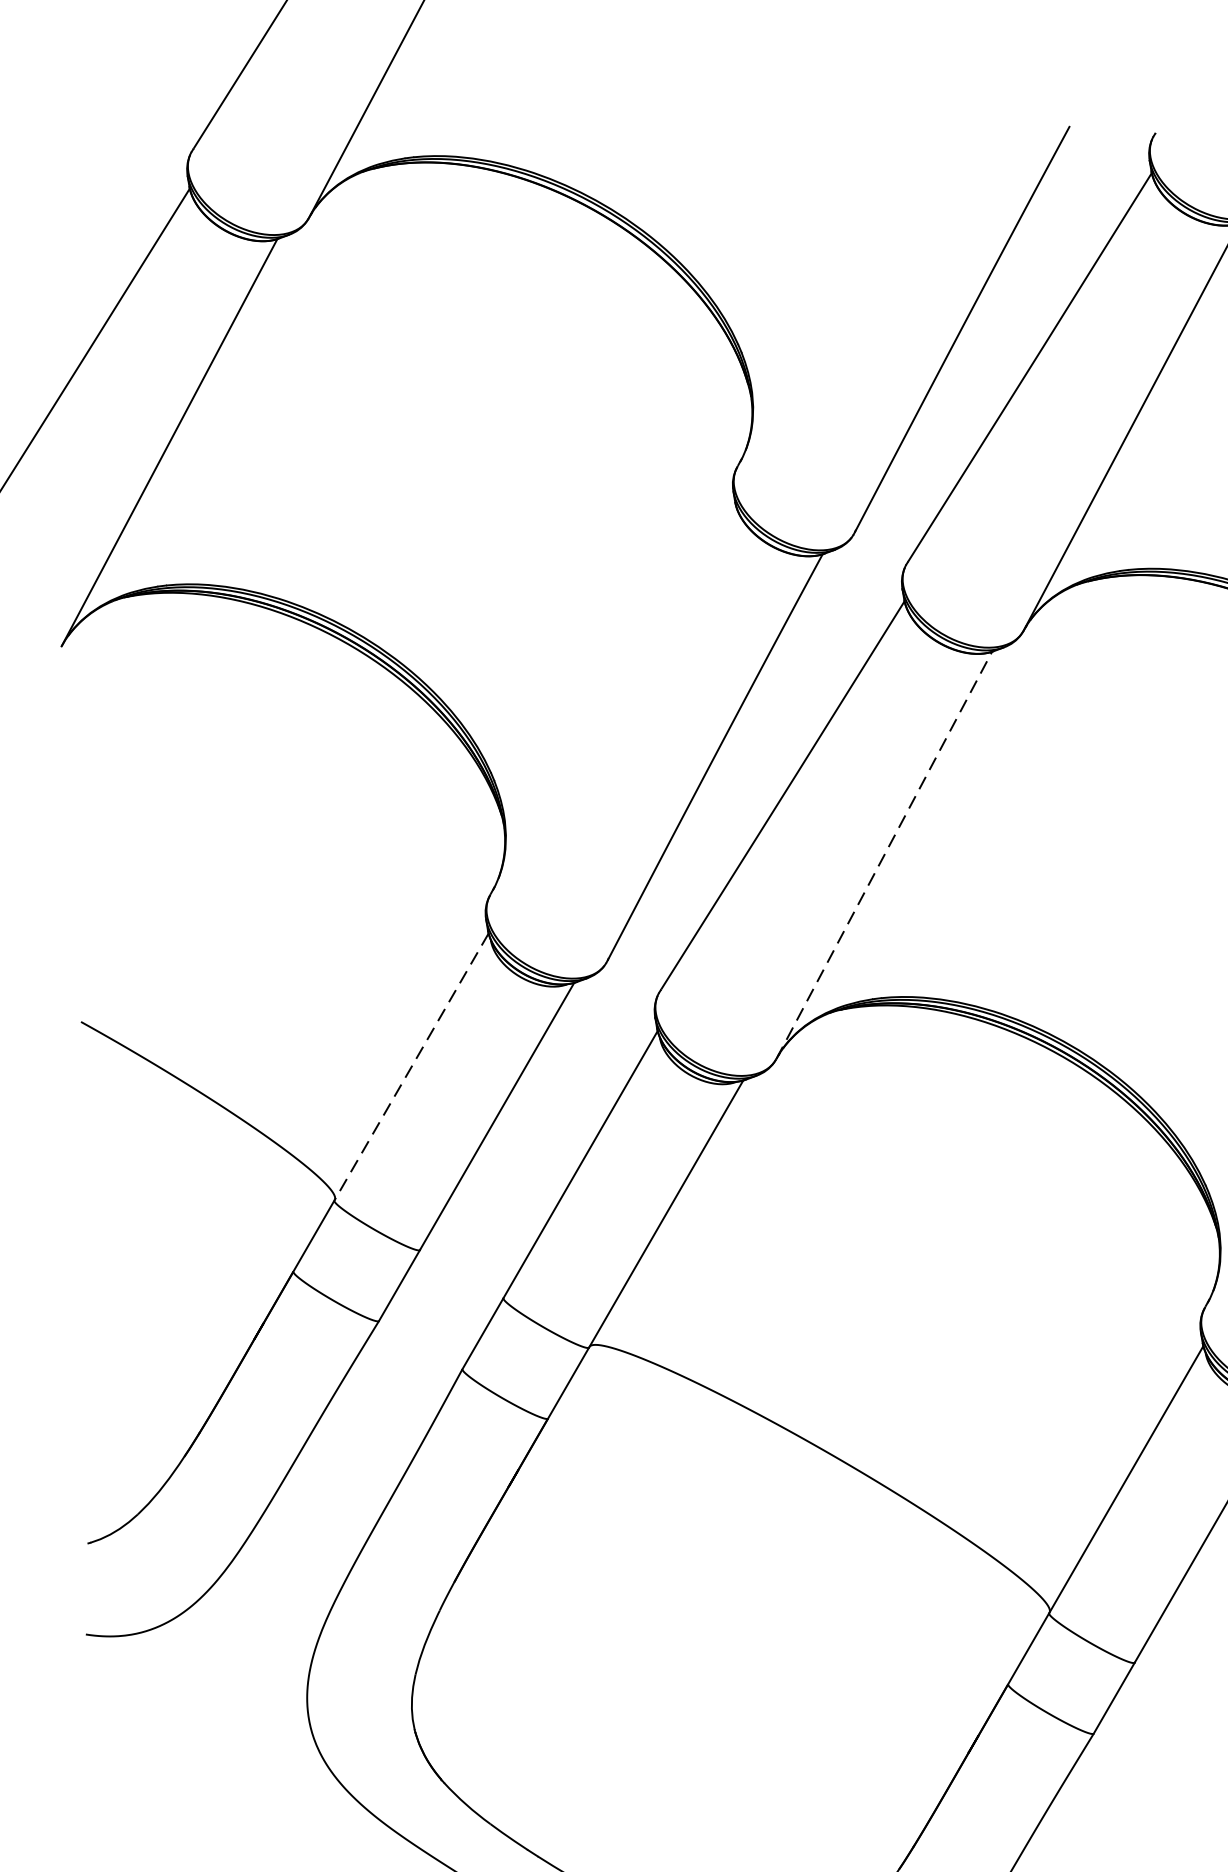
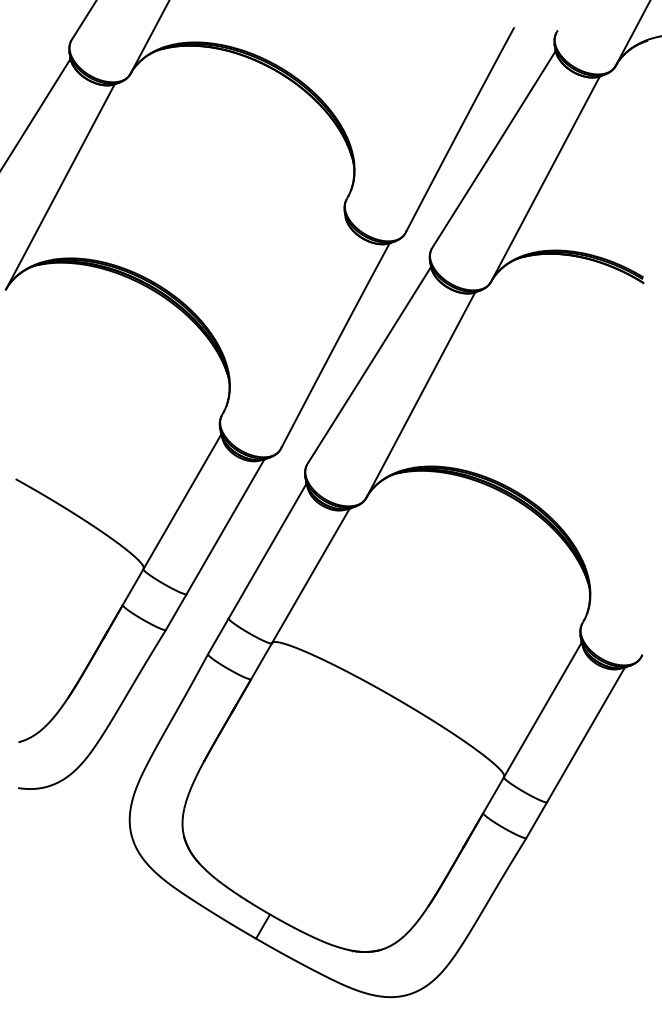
line: (883, 854) -> (420, 394), dashed -> solid
line: (411, 1066) -> (182, 501), dashed -> solid

